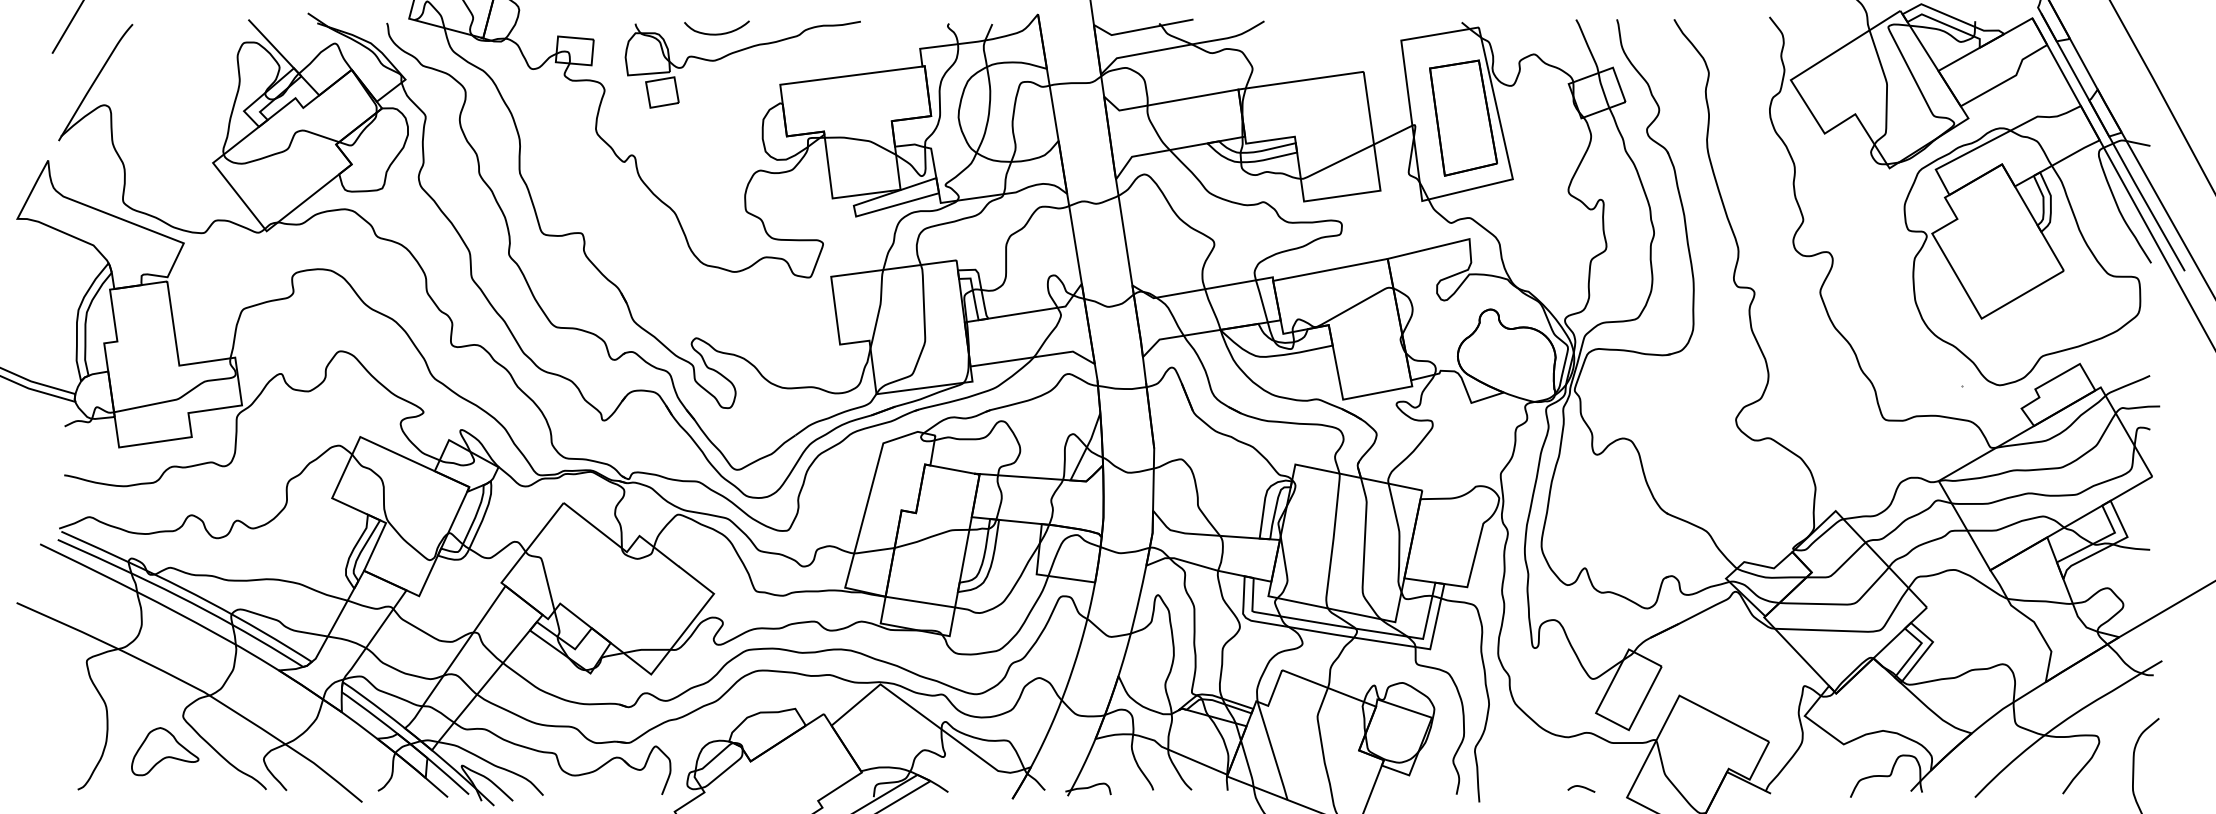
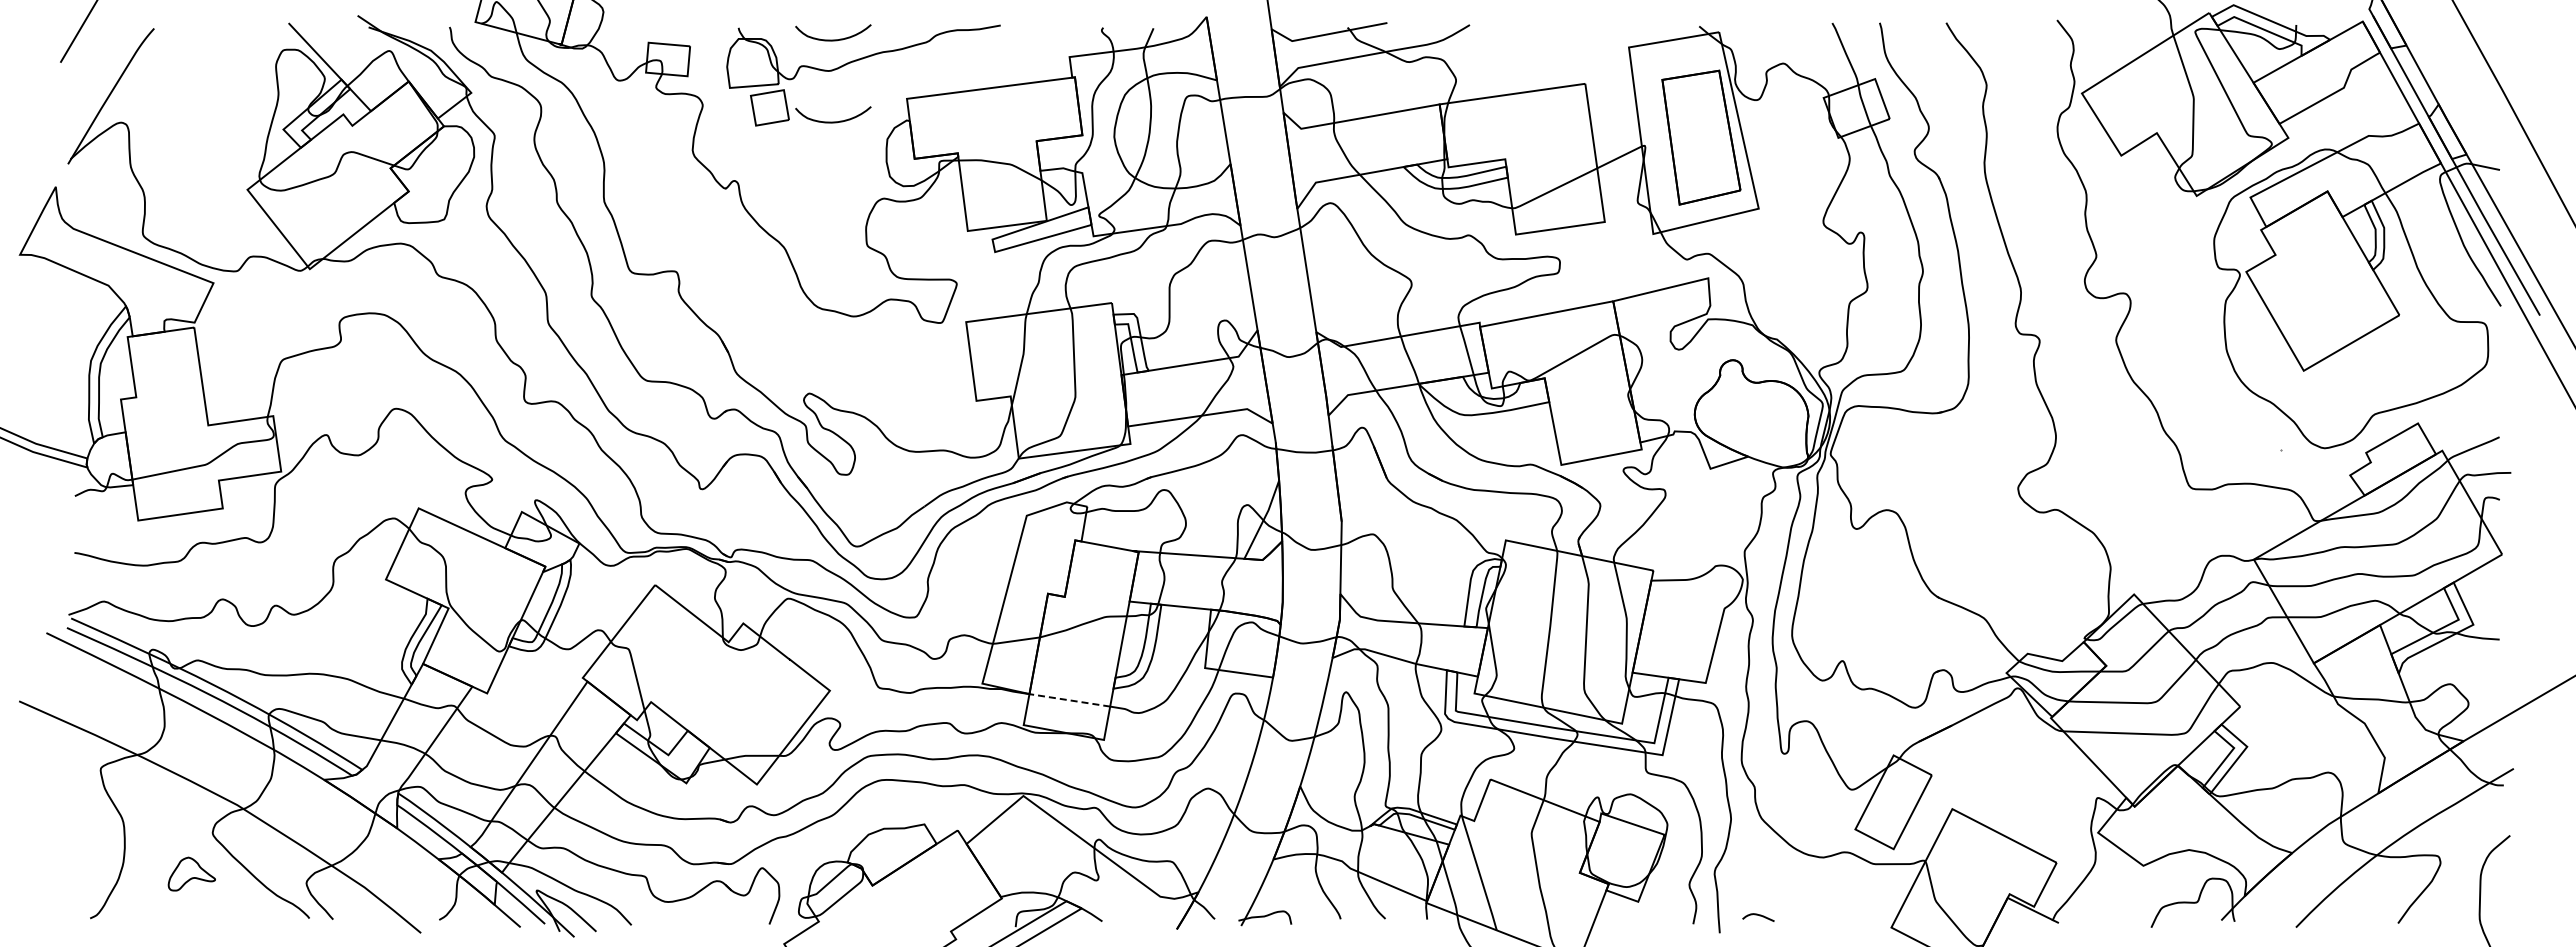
curve: (717, 104) -> (833, 121), added
line: (920, 602) -> (1069, 700), solid -> dashed
part: (164, 751) -> (191, 873), size x0.6
curve: (1582, 788) -> (1759, 916), moved

